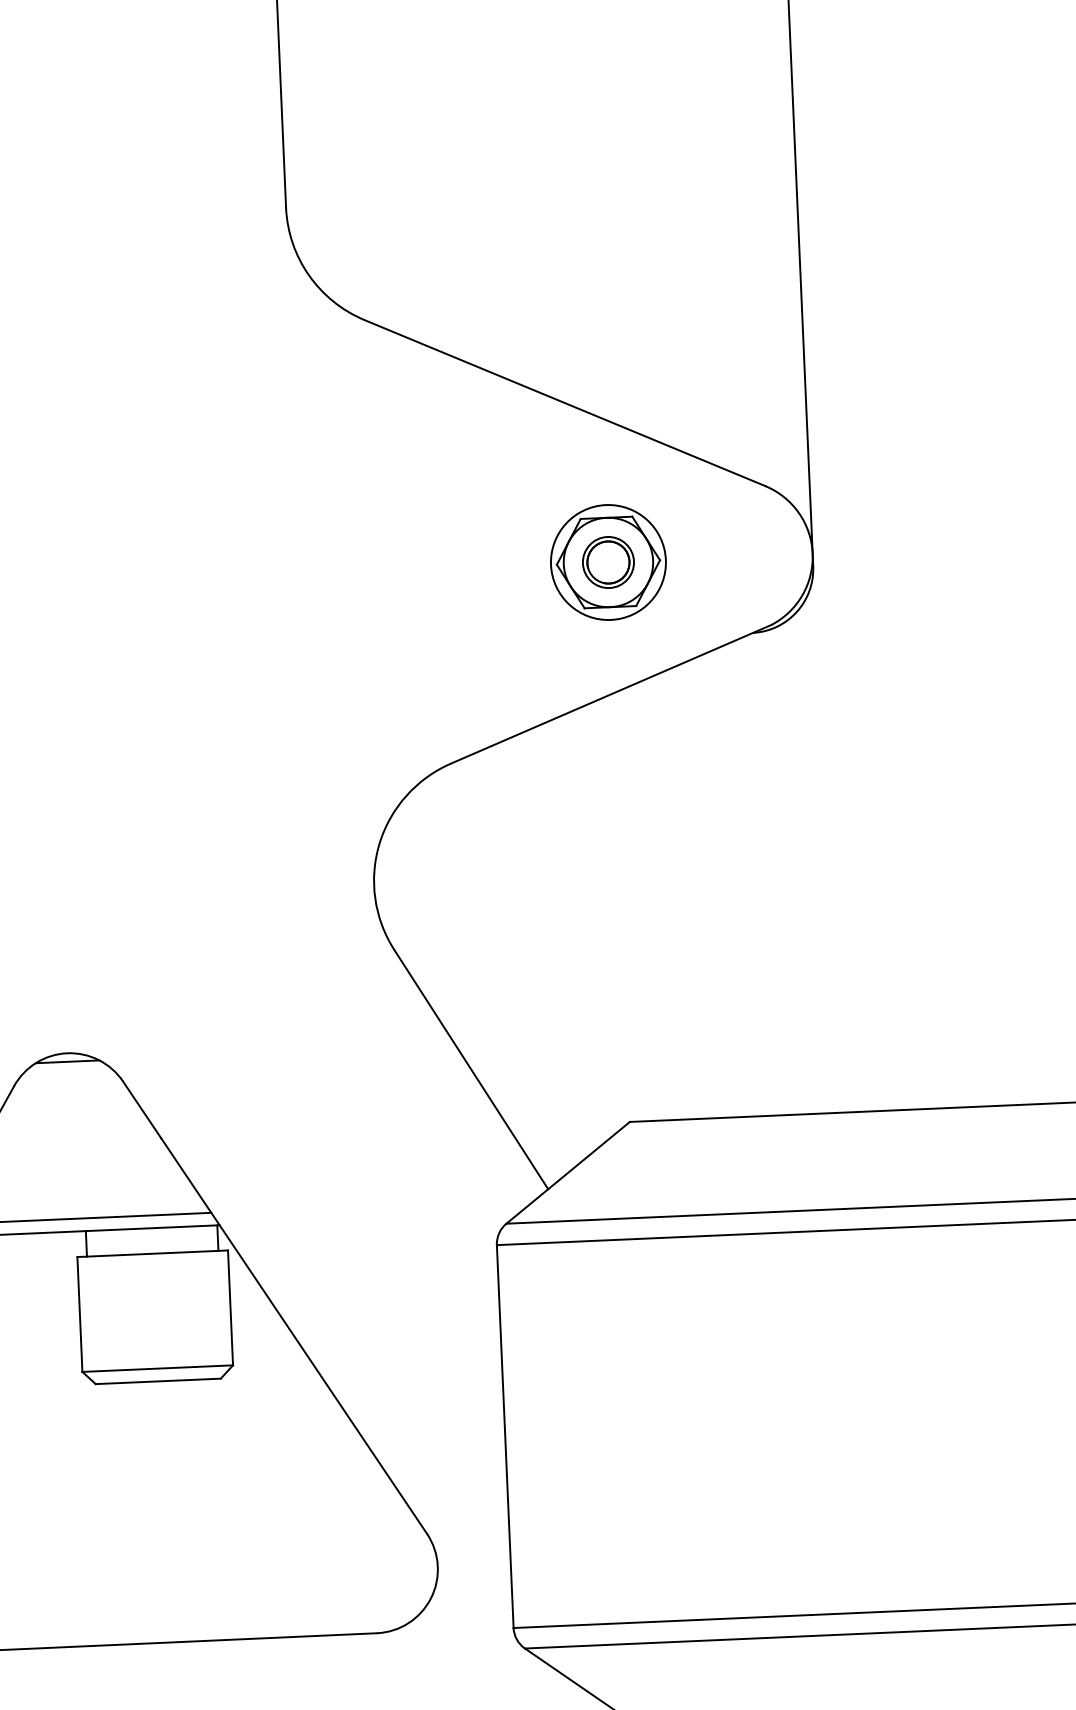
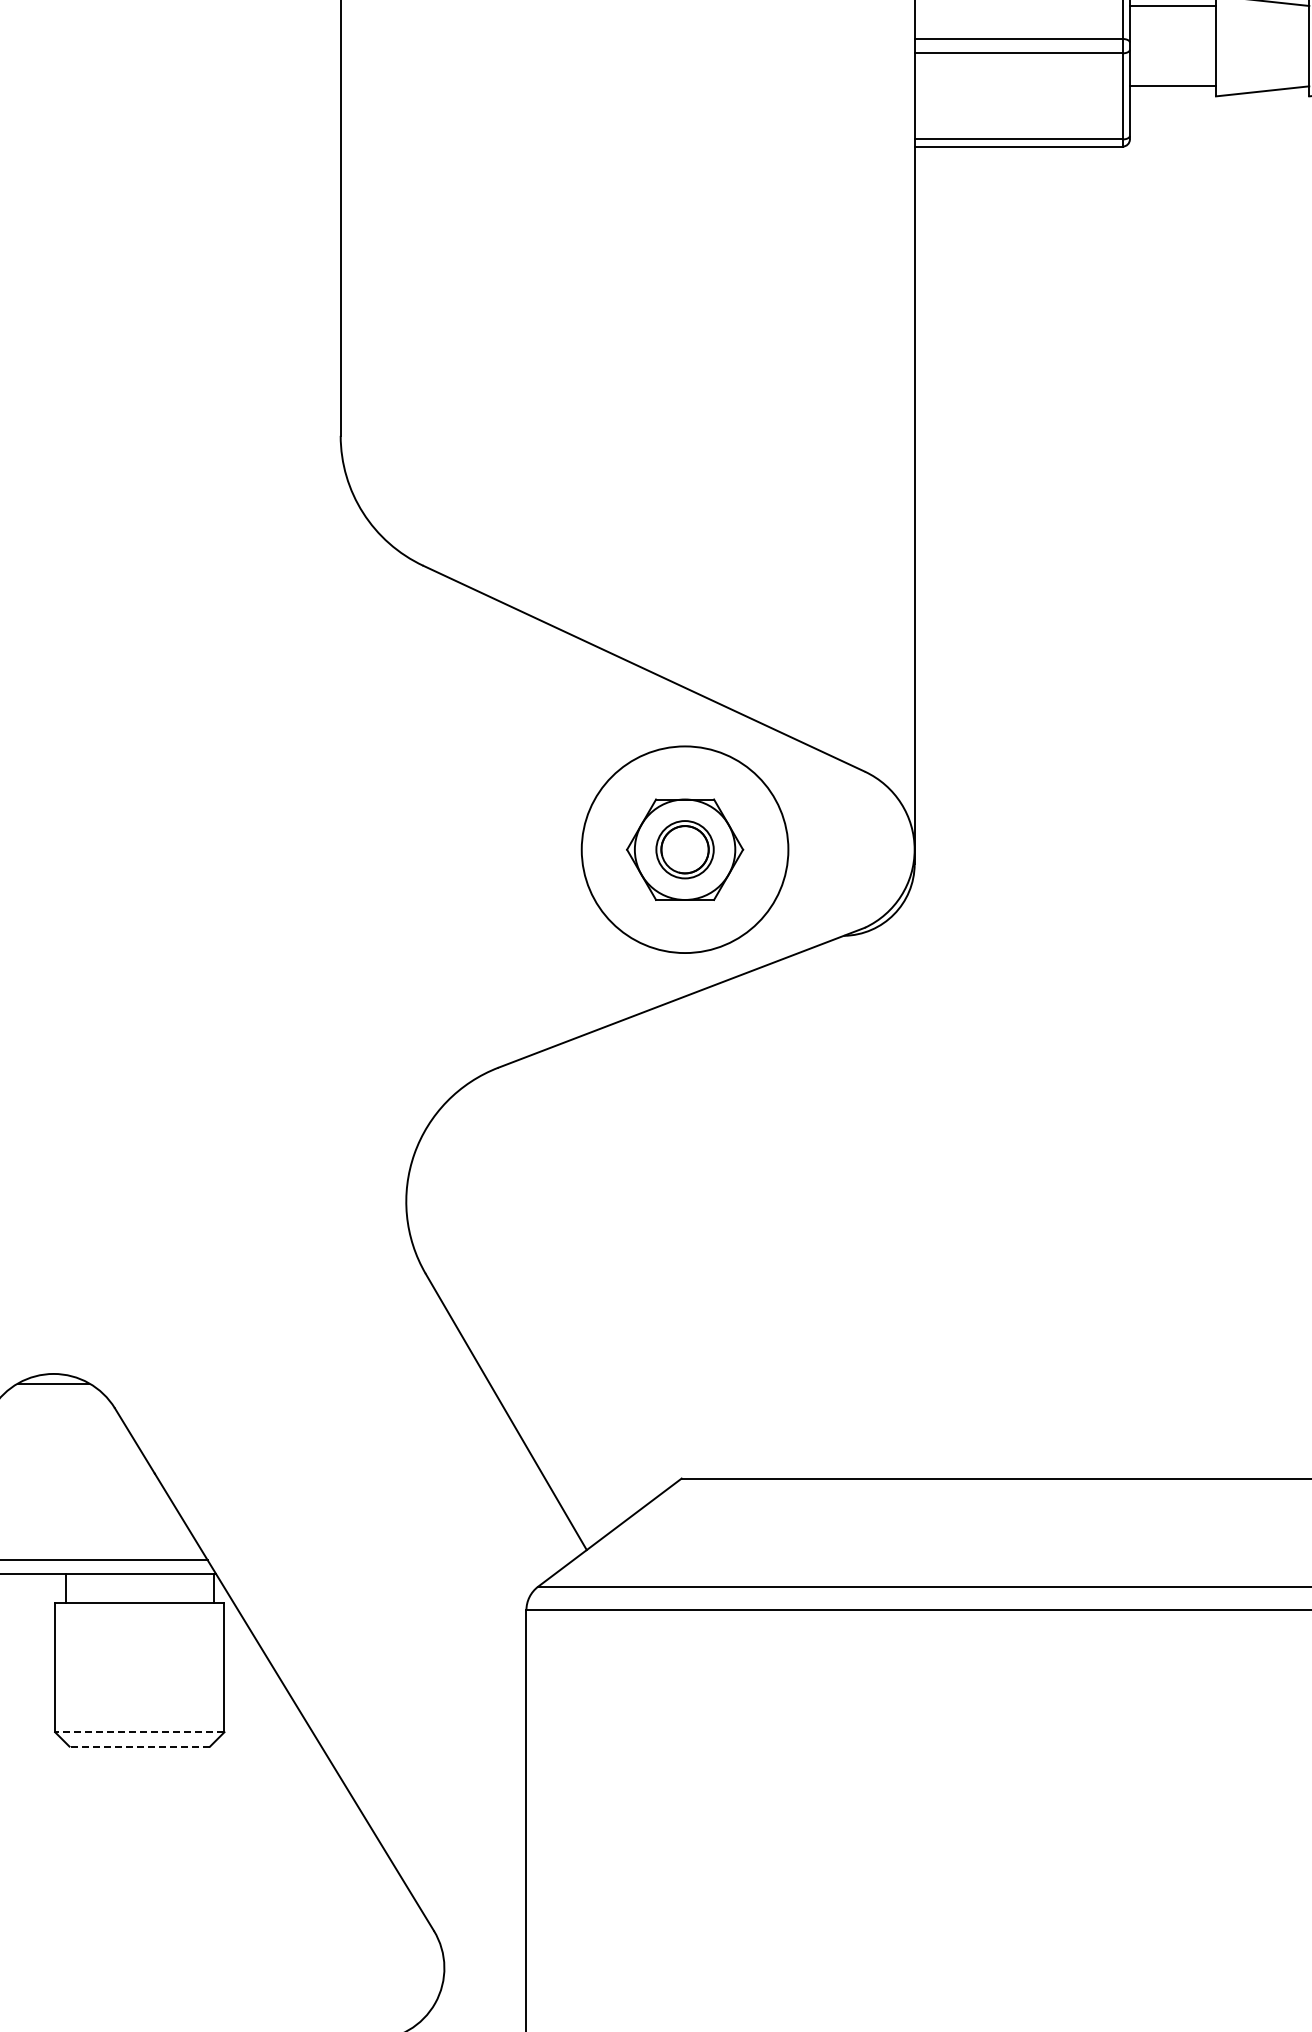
circle: (607, 562) -> (684, 849), size x1.6
line: (157, 1368) -> (139, 1732), solid -> dashed
line: (158, 1381) -> (139, 1746), solid -> dashed

